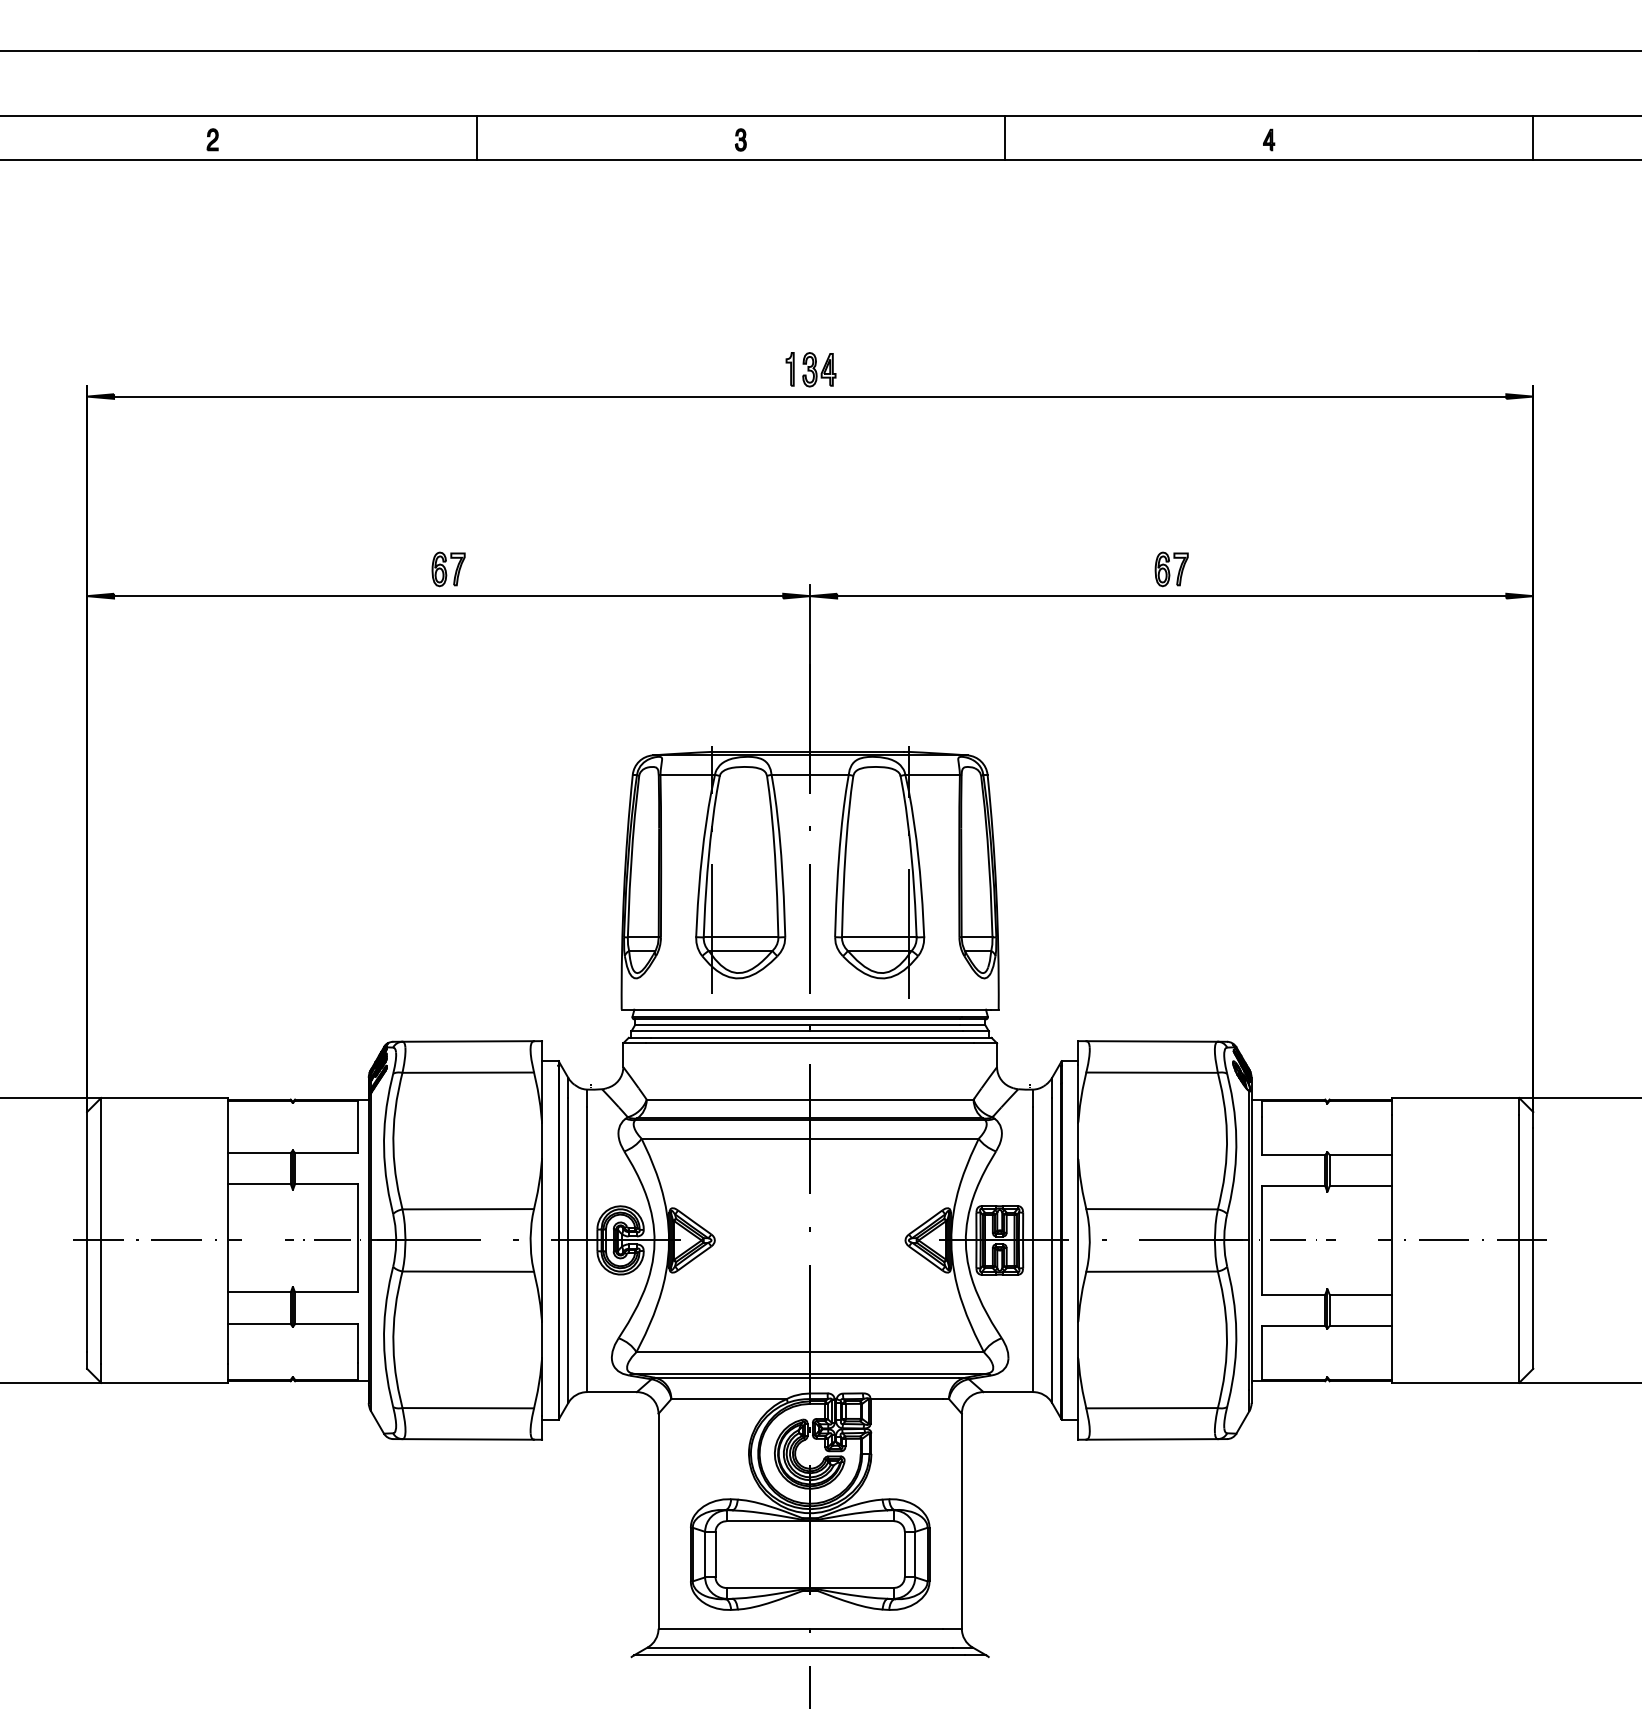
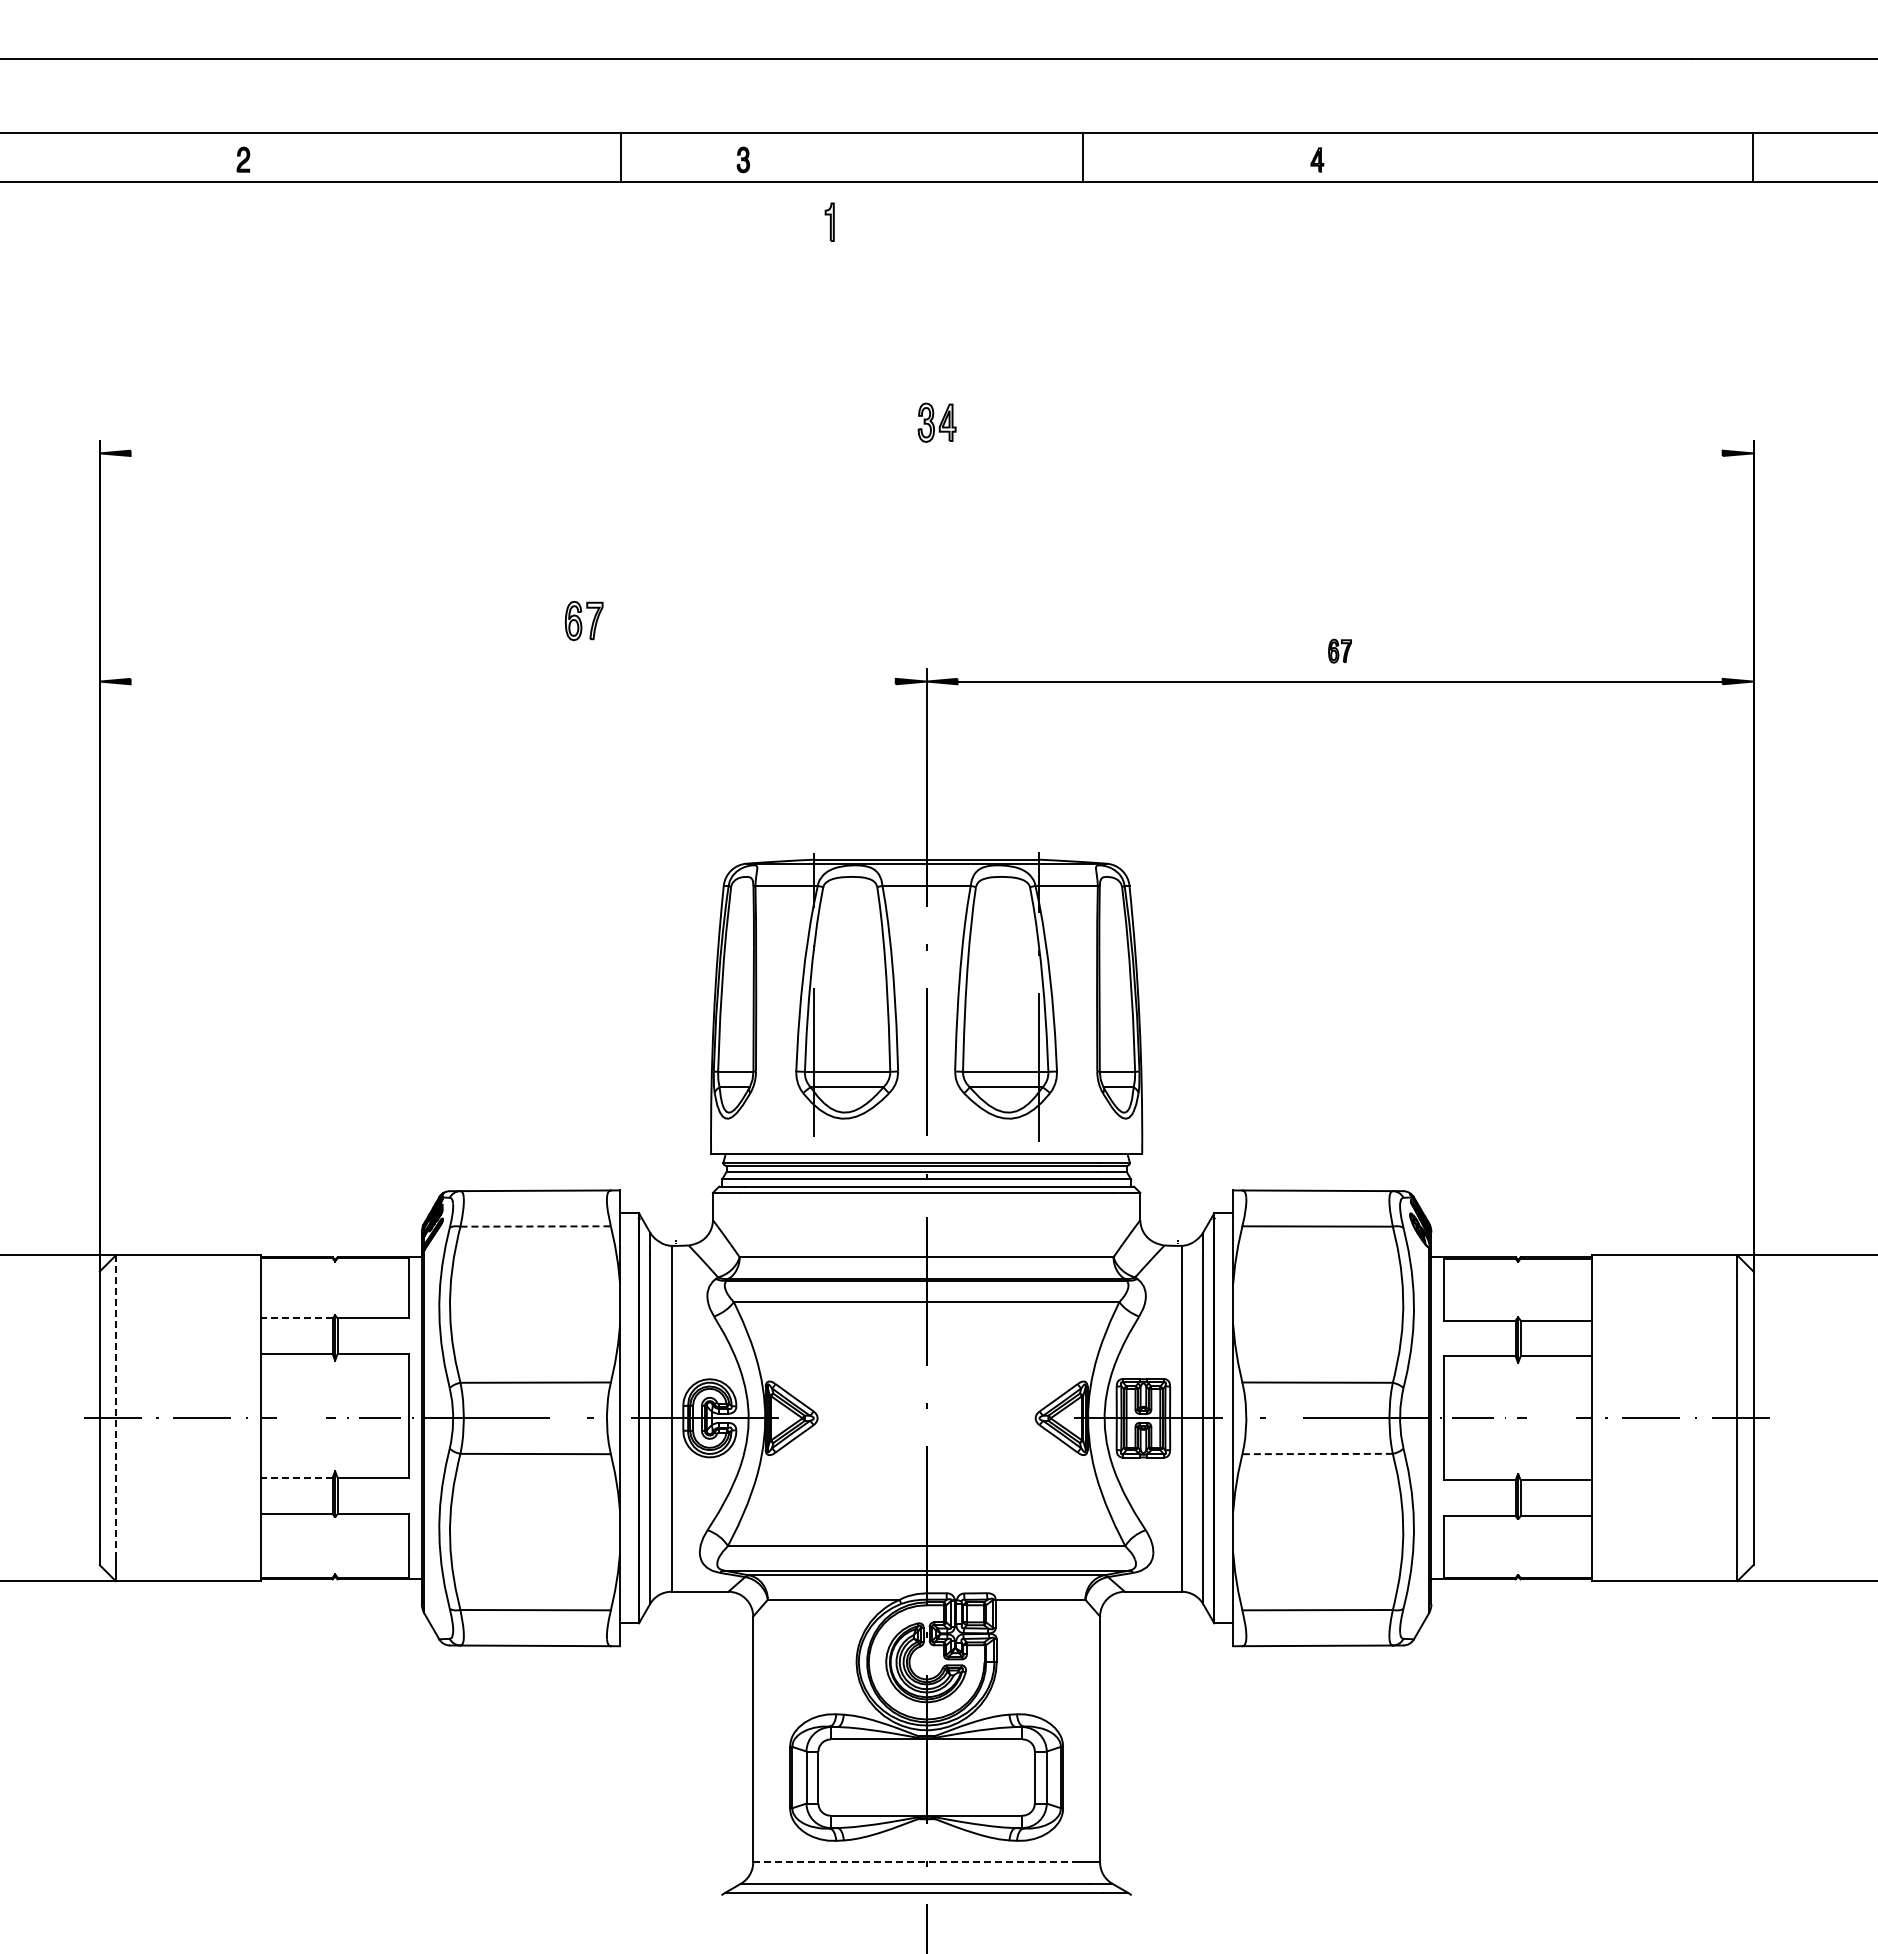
line: (476, 137) -> (621, 157), moved
line: (1005, 137) -> (1083, 157), moved
part: (740, 139) -> (742, 159), moved
part: (1269, 139) -> (1317, 159), moved
part: (789, 368) -> (829, 221), moved
line: (810, 396) -> (926, 453), removed
part: (448, 568) -> (583, 620), moved
part: (1171, 569) -> (1339, 651), size x0.6
line: (448, 596) -> (512, 681), removed
line: (469, 1072) -> (536, 1226), solid -> dashed
line: (259, 1153) -> (296, 1318), solid -> dashed
line: (100, 1231) -> (115, 1408), solid -> dashed
line: (1151, 1272) -> (1317, 1454), solid -> dashed
line: (259, 1292) -> (296, 1477), solid -> dashed
line: (801, 1628) -> (916, 1862), solid -> dashed

